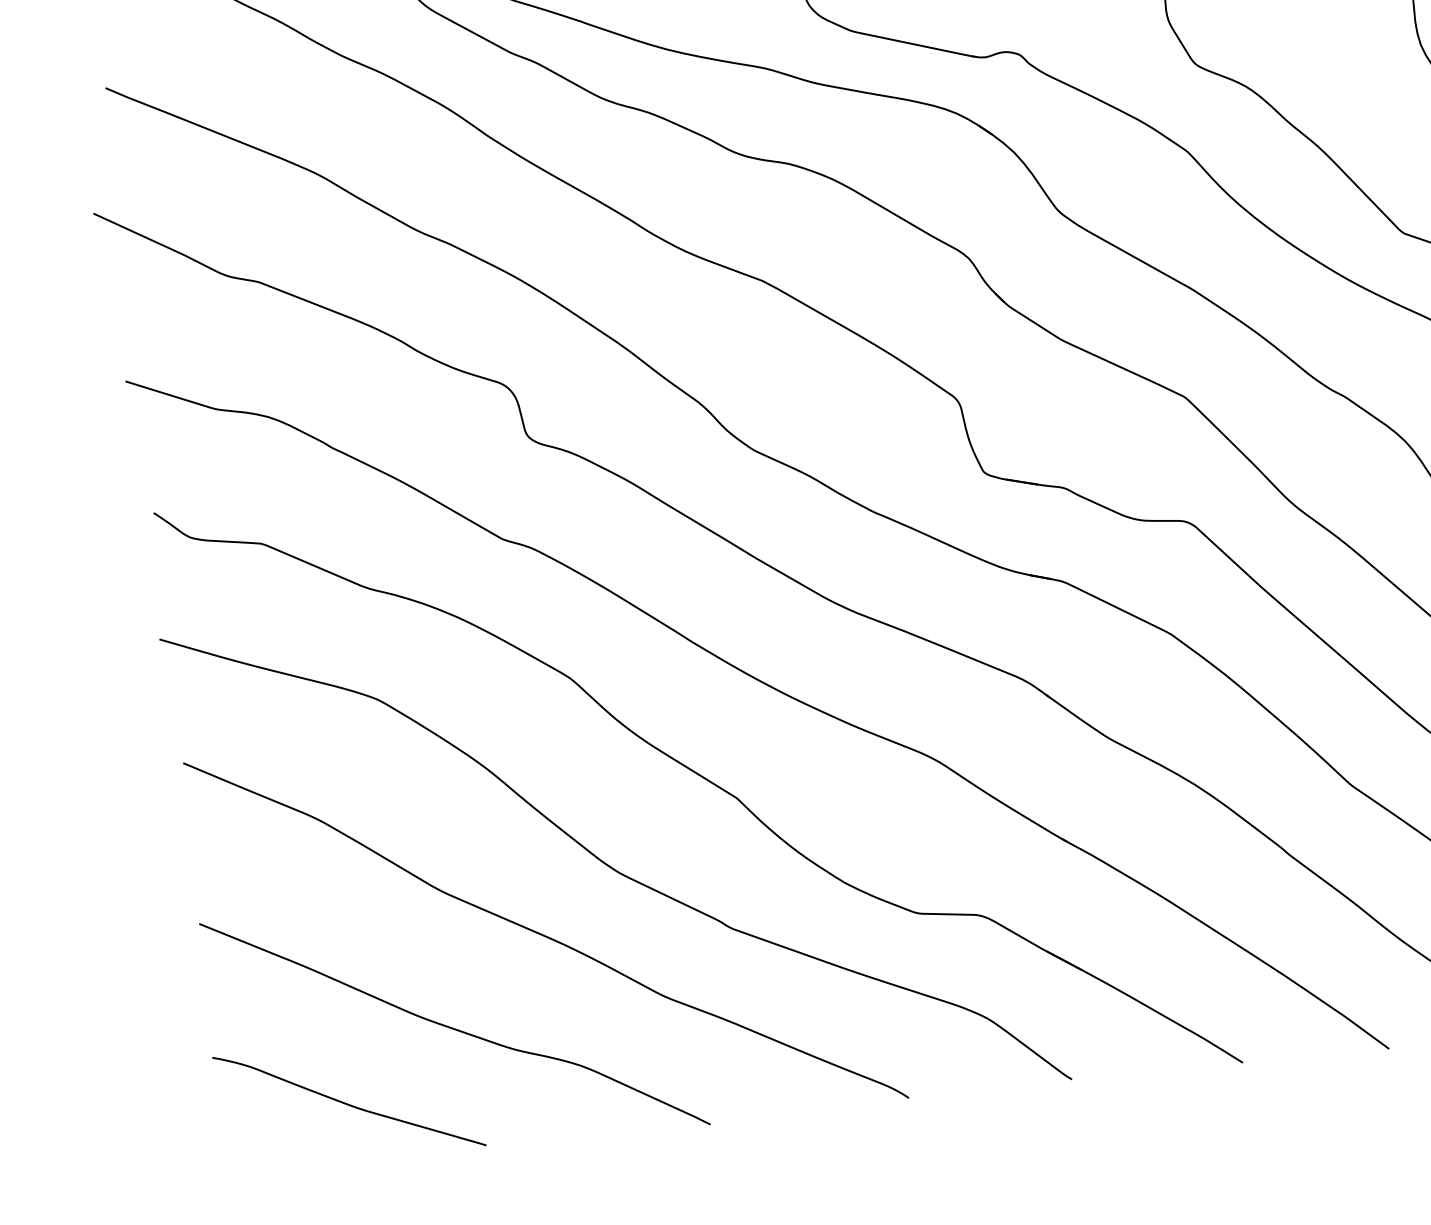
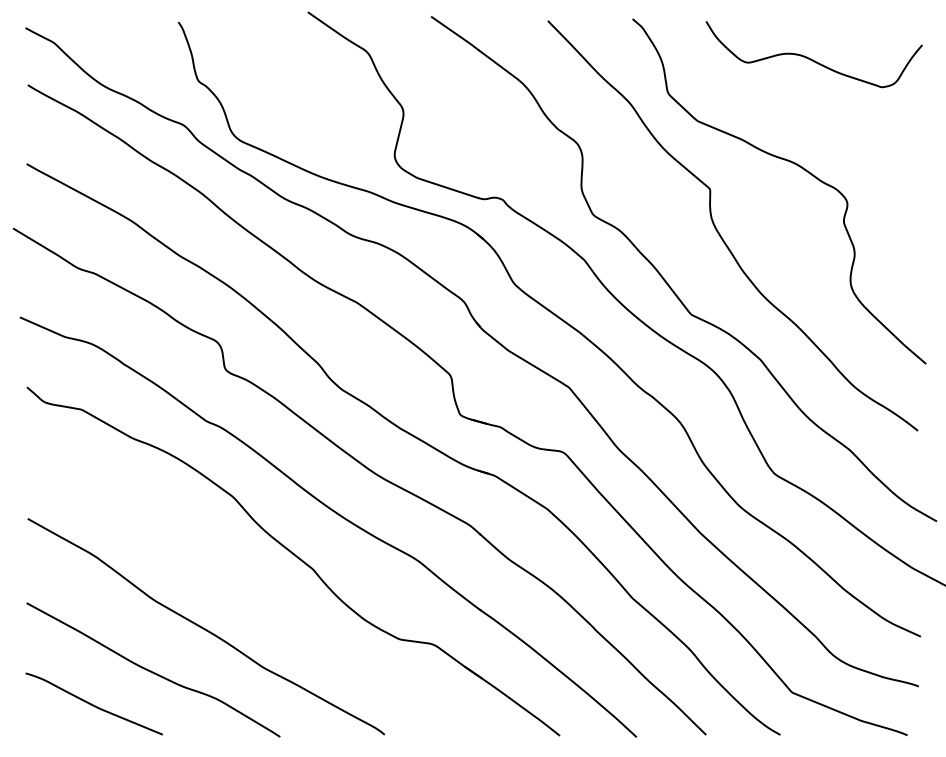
curve: (610, 865) -> (243, 596), removed

